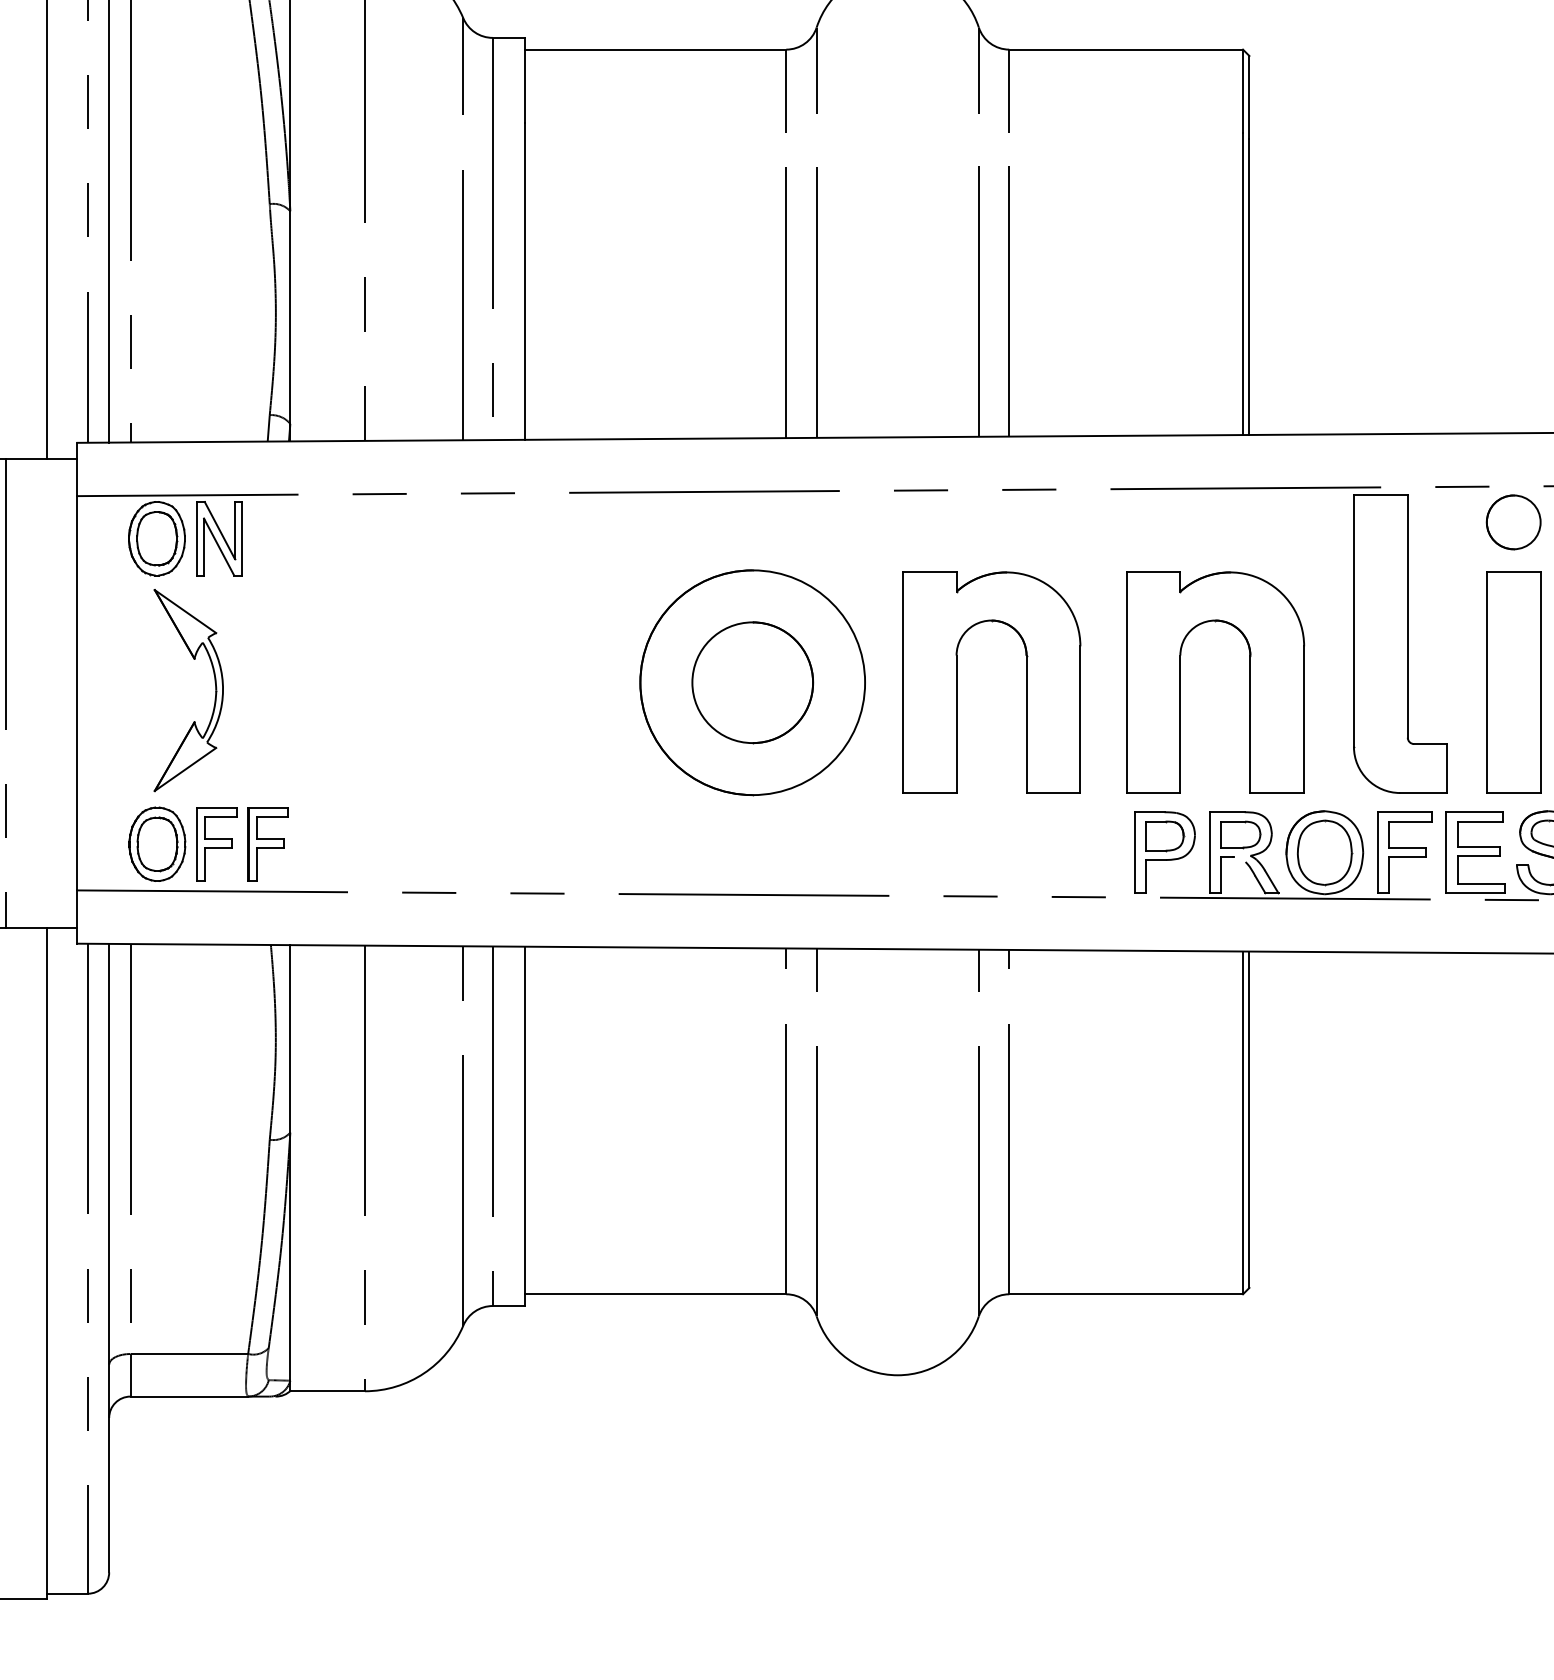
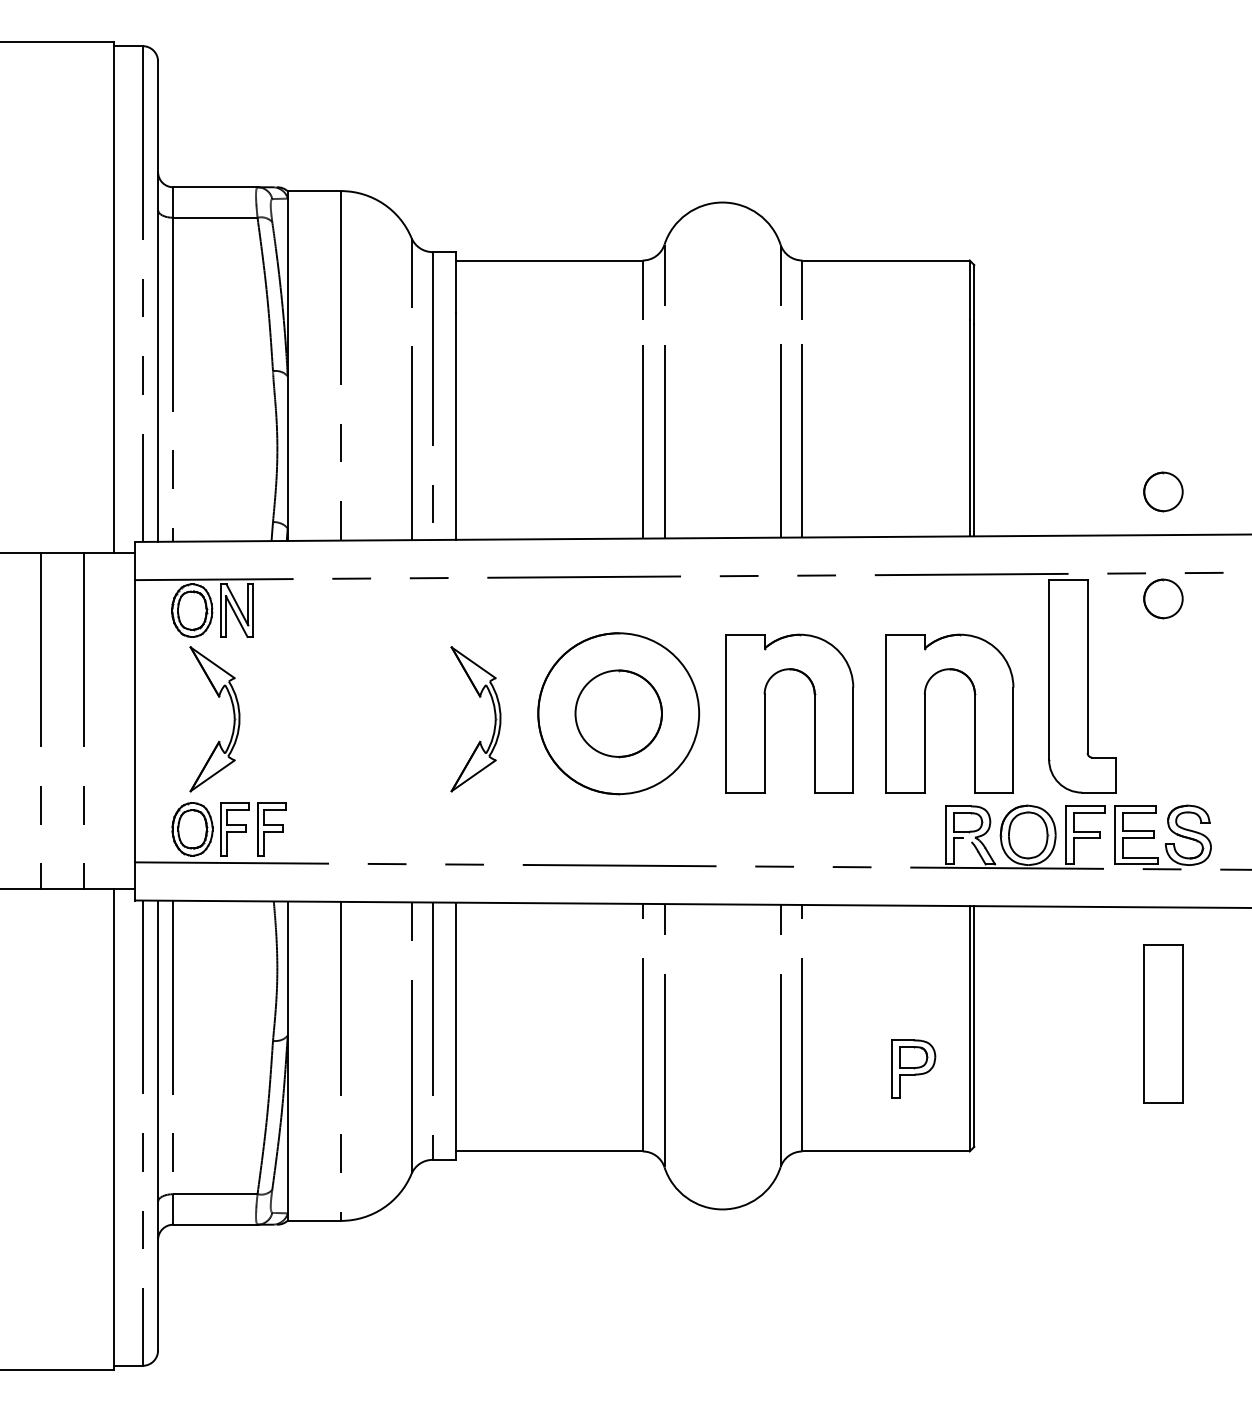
part: (1513, 372) -> (1163, 491), added
part: (1513, 682) -> (1163, 1023), moved
part: (579, 690) -> (494, 719), added
part: (1164, 851) -> (913, 1068), moved

